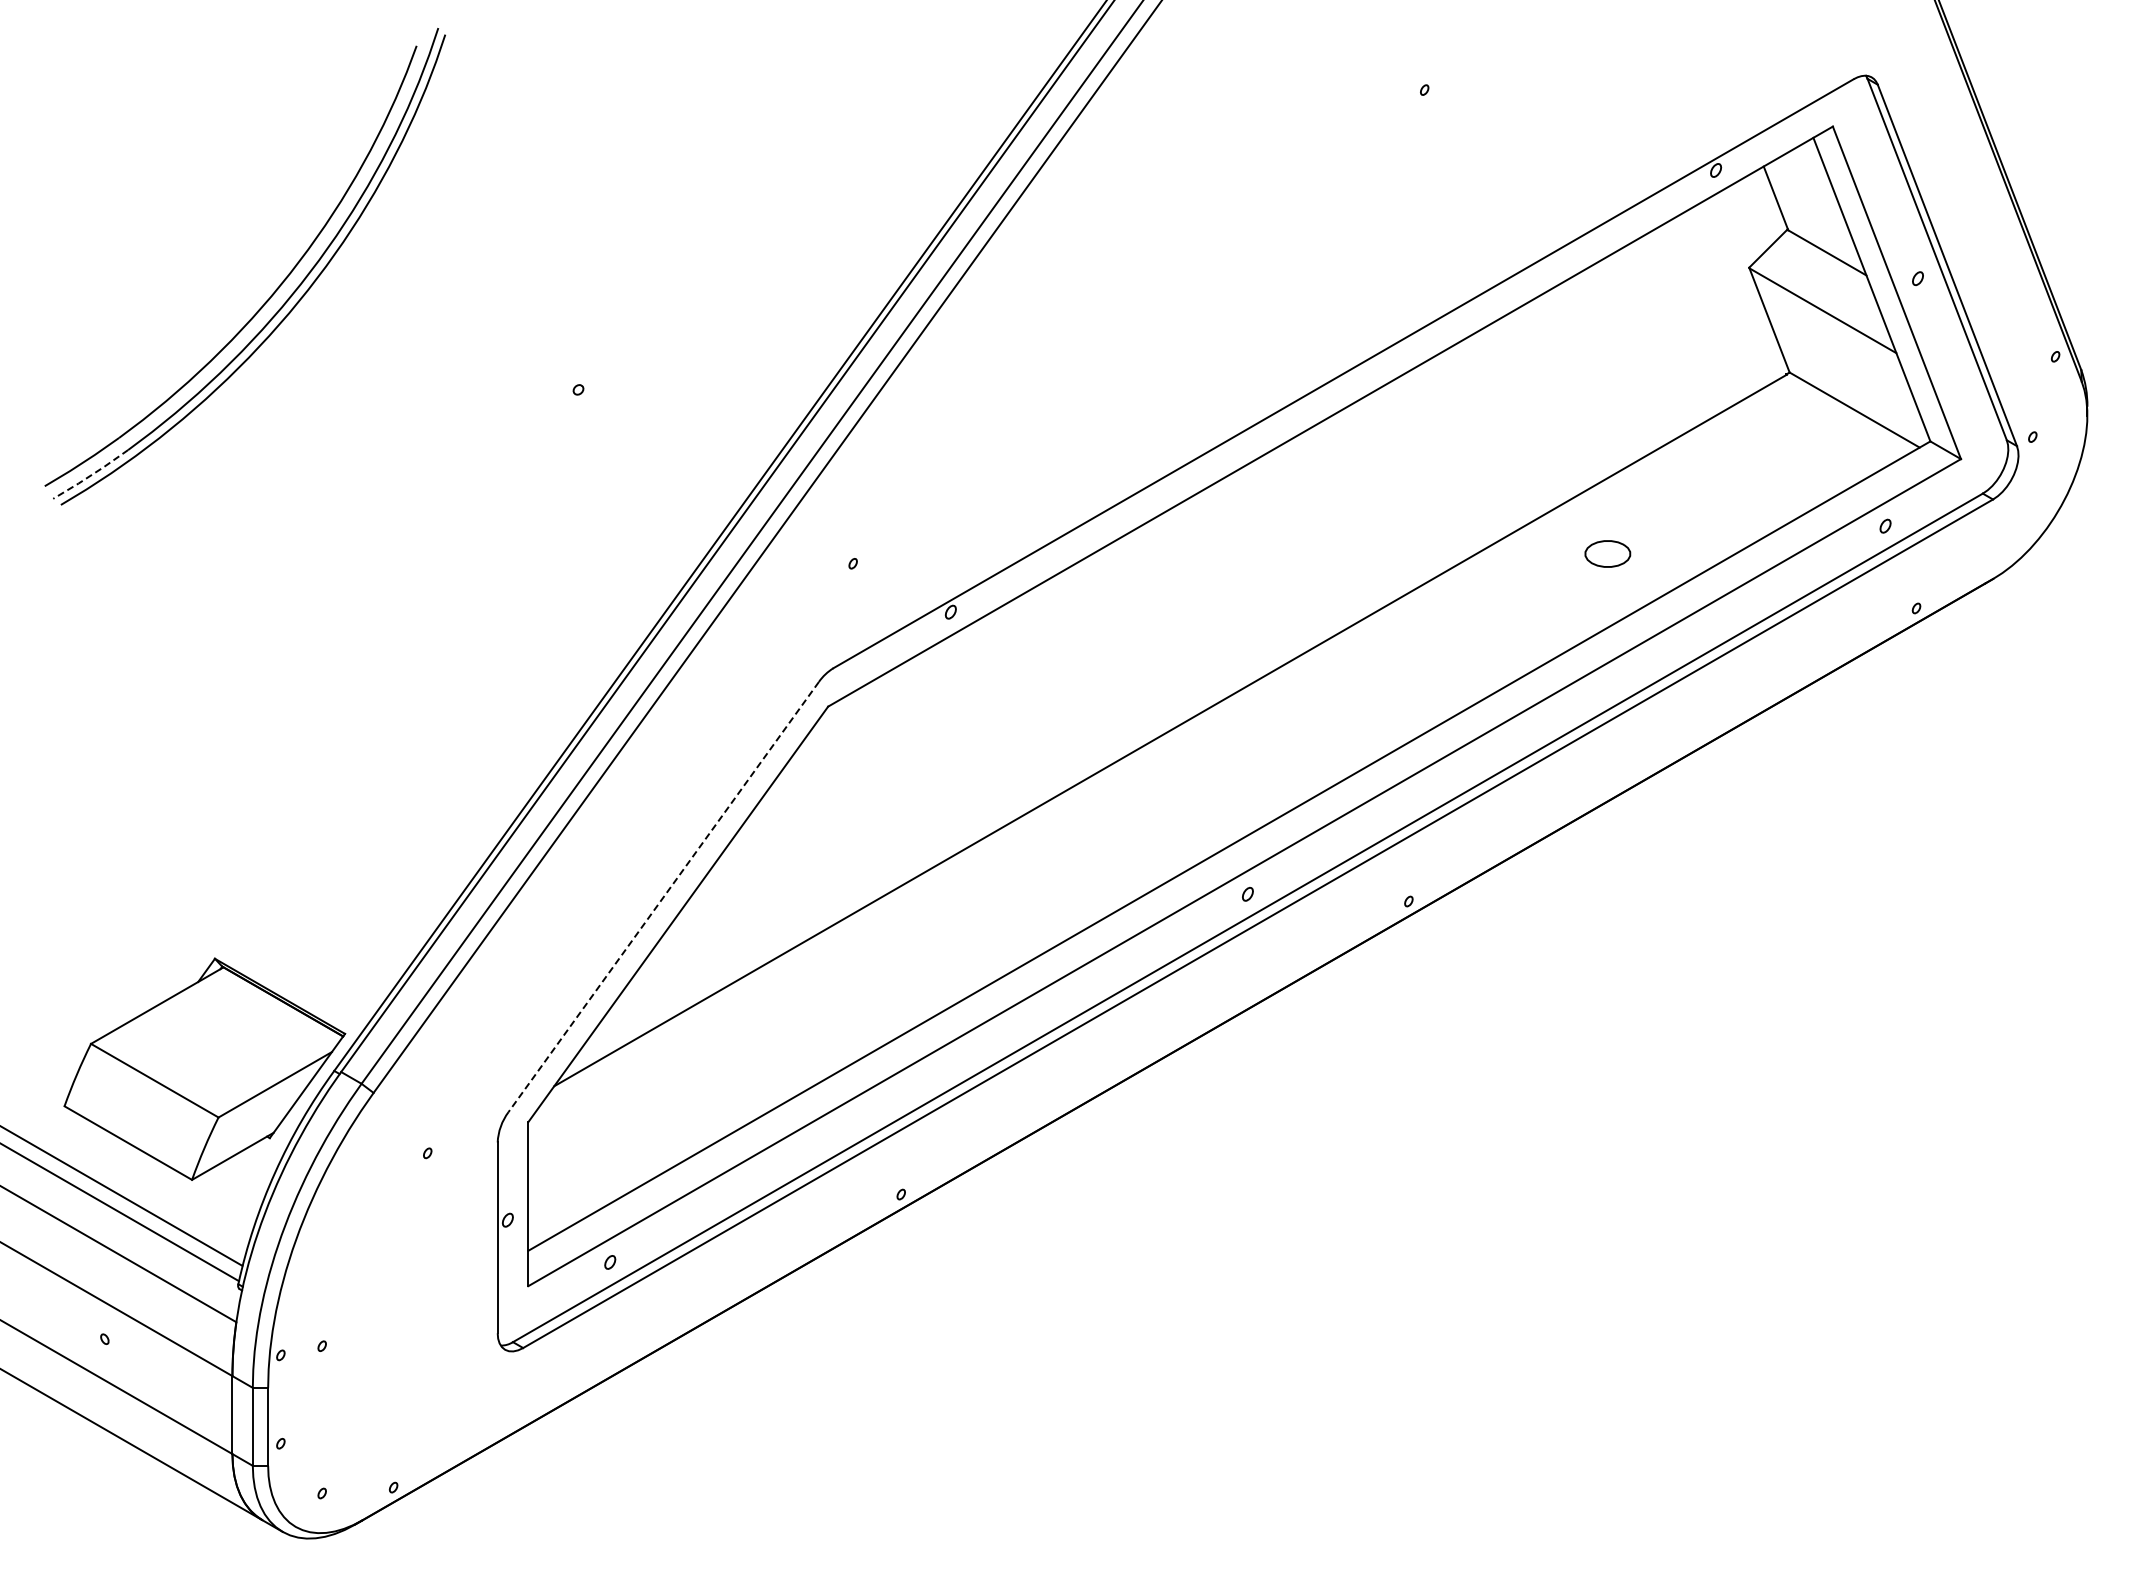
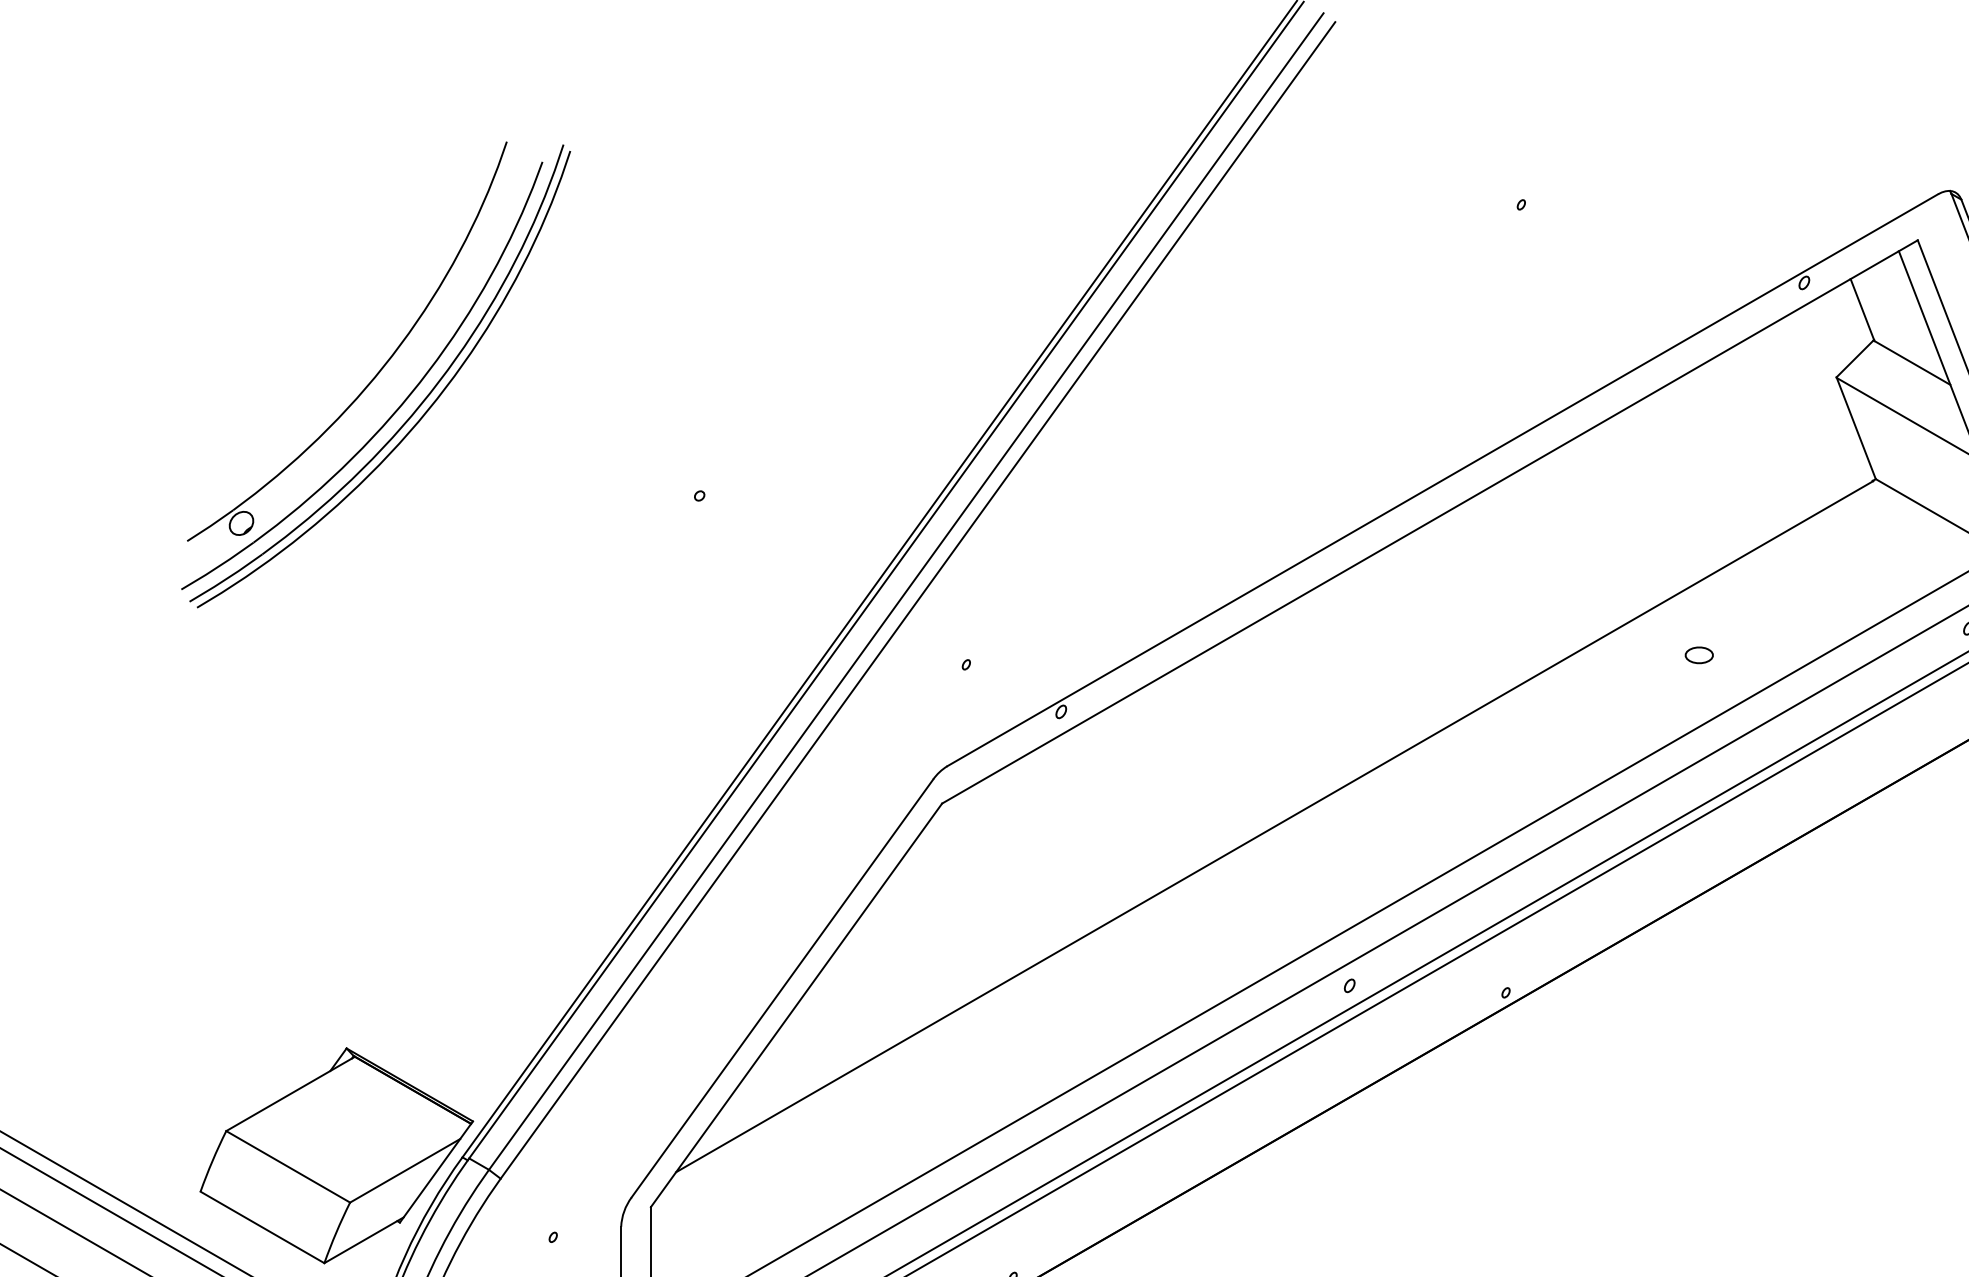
part: (251, 256) -> (382, 366), added
line: (91, 475) -> (226, 579), dashed -> solid
part: (1607, 553) -> (1698, 654), size x0.62
line: (663, 897) -> (782, 988), dashed -> solid

